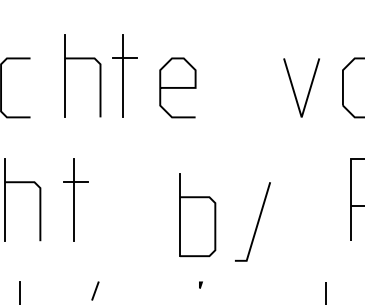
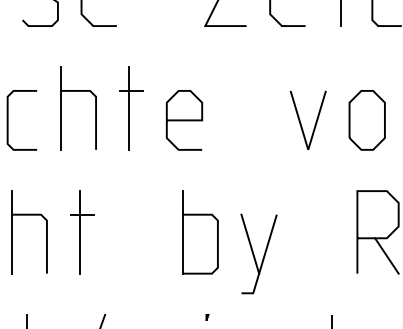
part: (82, 59) -> (78, 91), moved
line: (243, 211) -> (250, 243), added
part: (197, 215) -> (200, 232), moved

